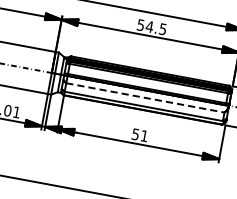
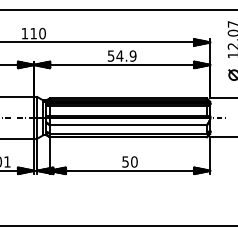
text: (162, 28) -> (132, 55), 54.5 -> 54.9
line: (145, 98) -> (128, 125), dashed -> solid
text: (144, 135) -> (134, 161), 51 -> 50

